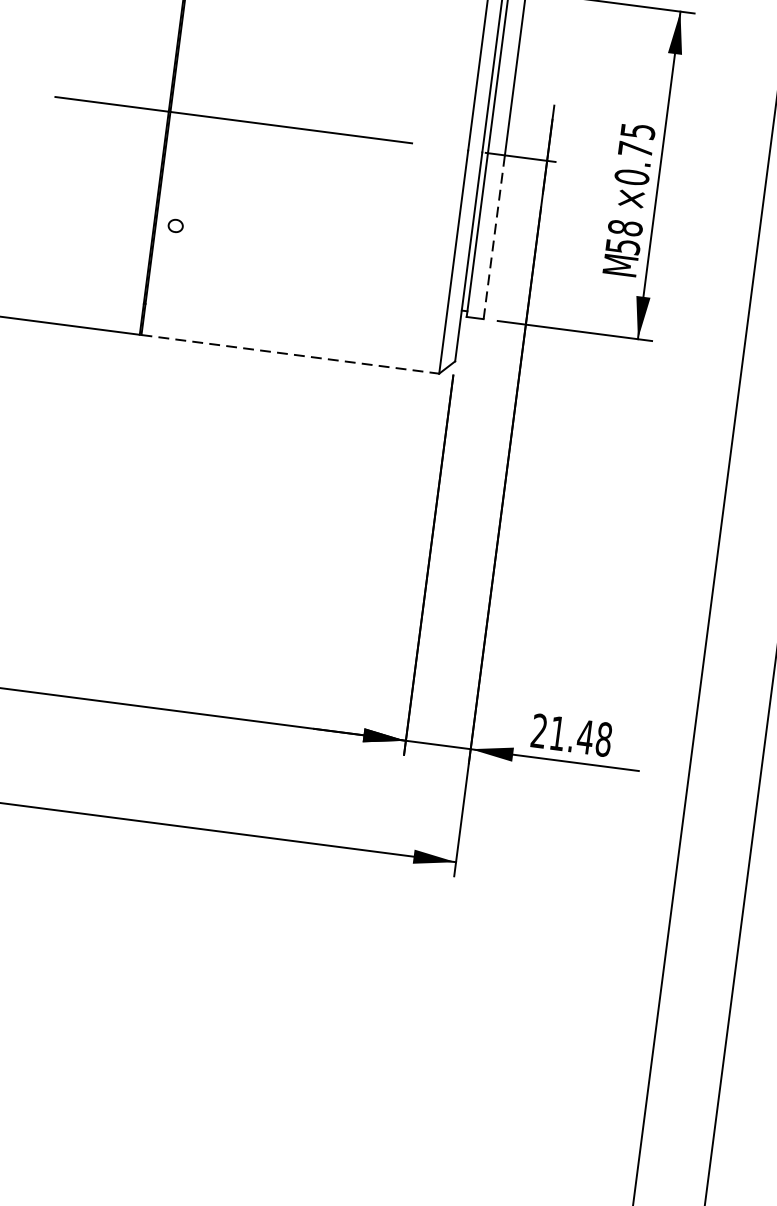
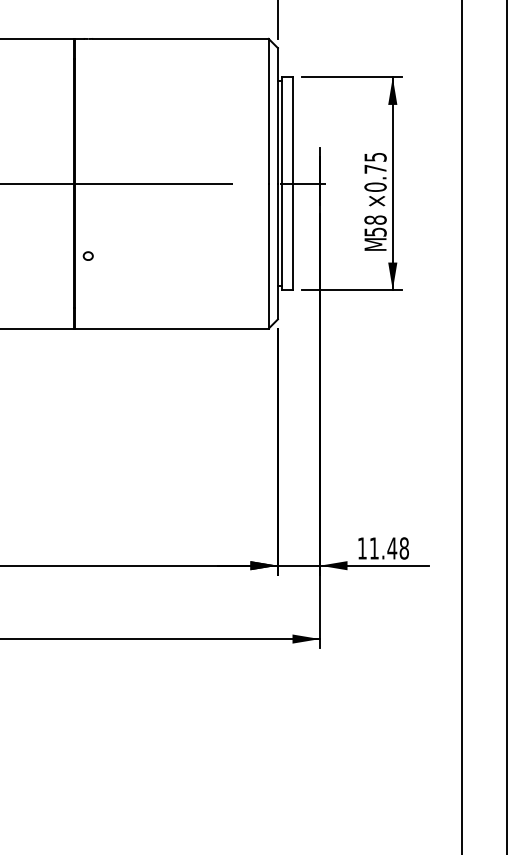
line: (494, 236) -> (292, 236), dashed -> solid
line: (290, 354) -> (172, 328), dashed -> solid
text: (538, 730) -> (361, 548), 21.48 -> 11.48

